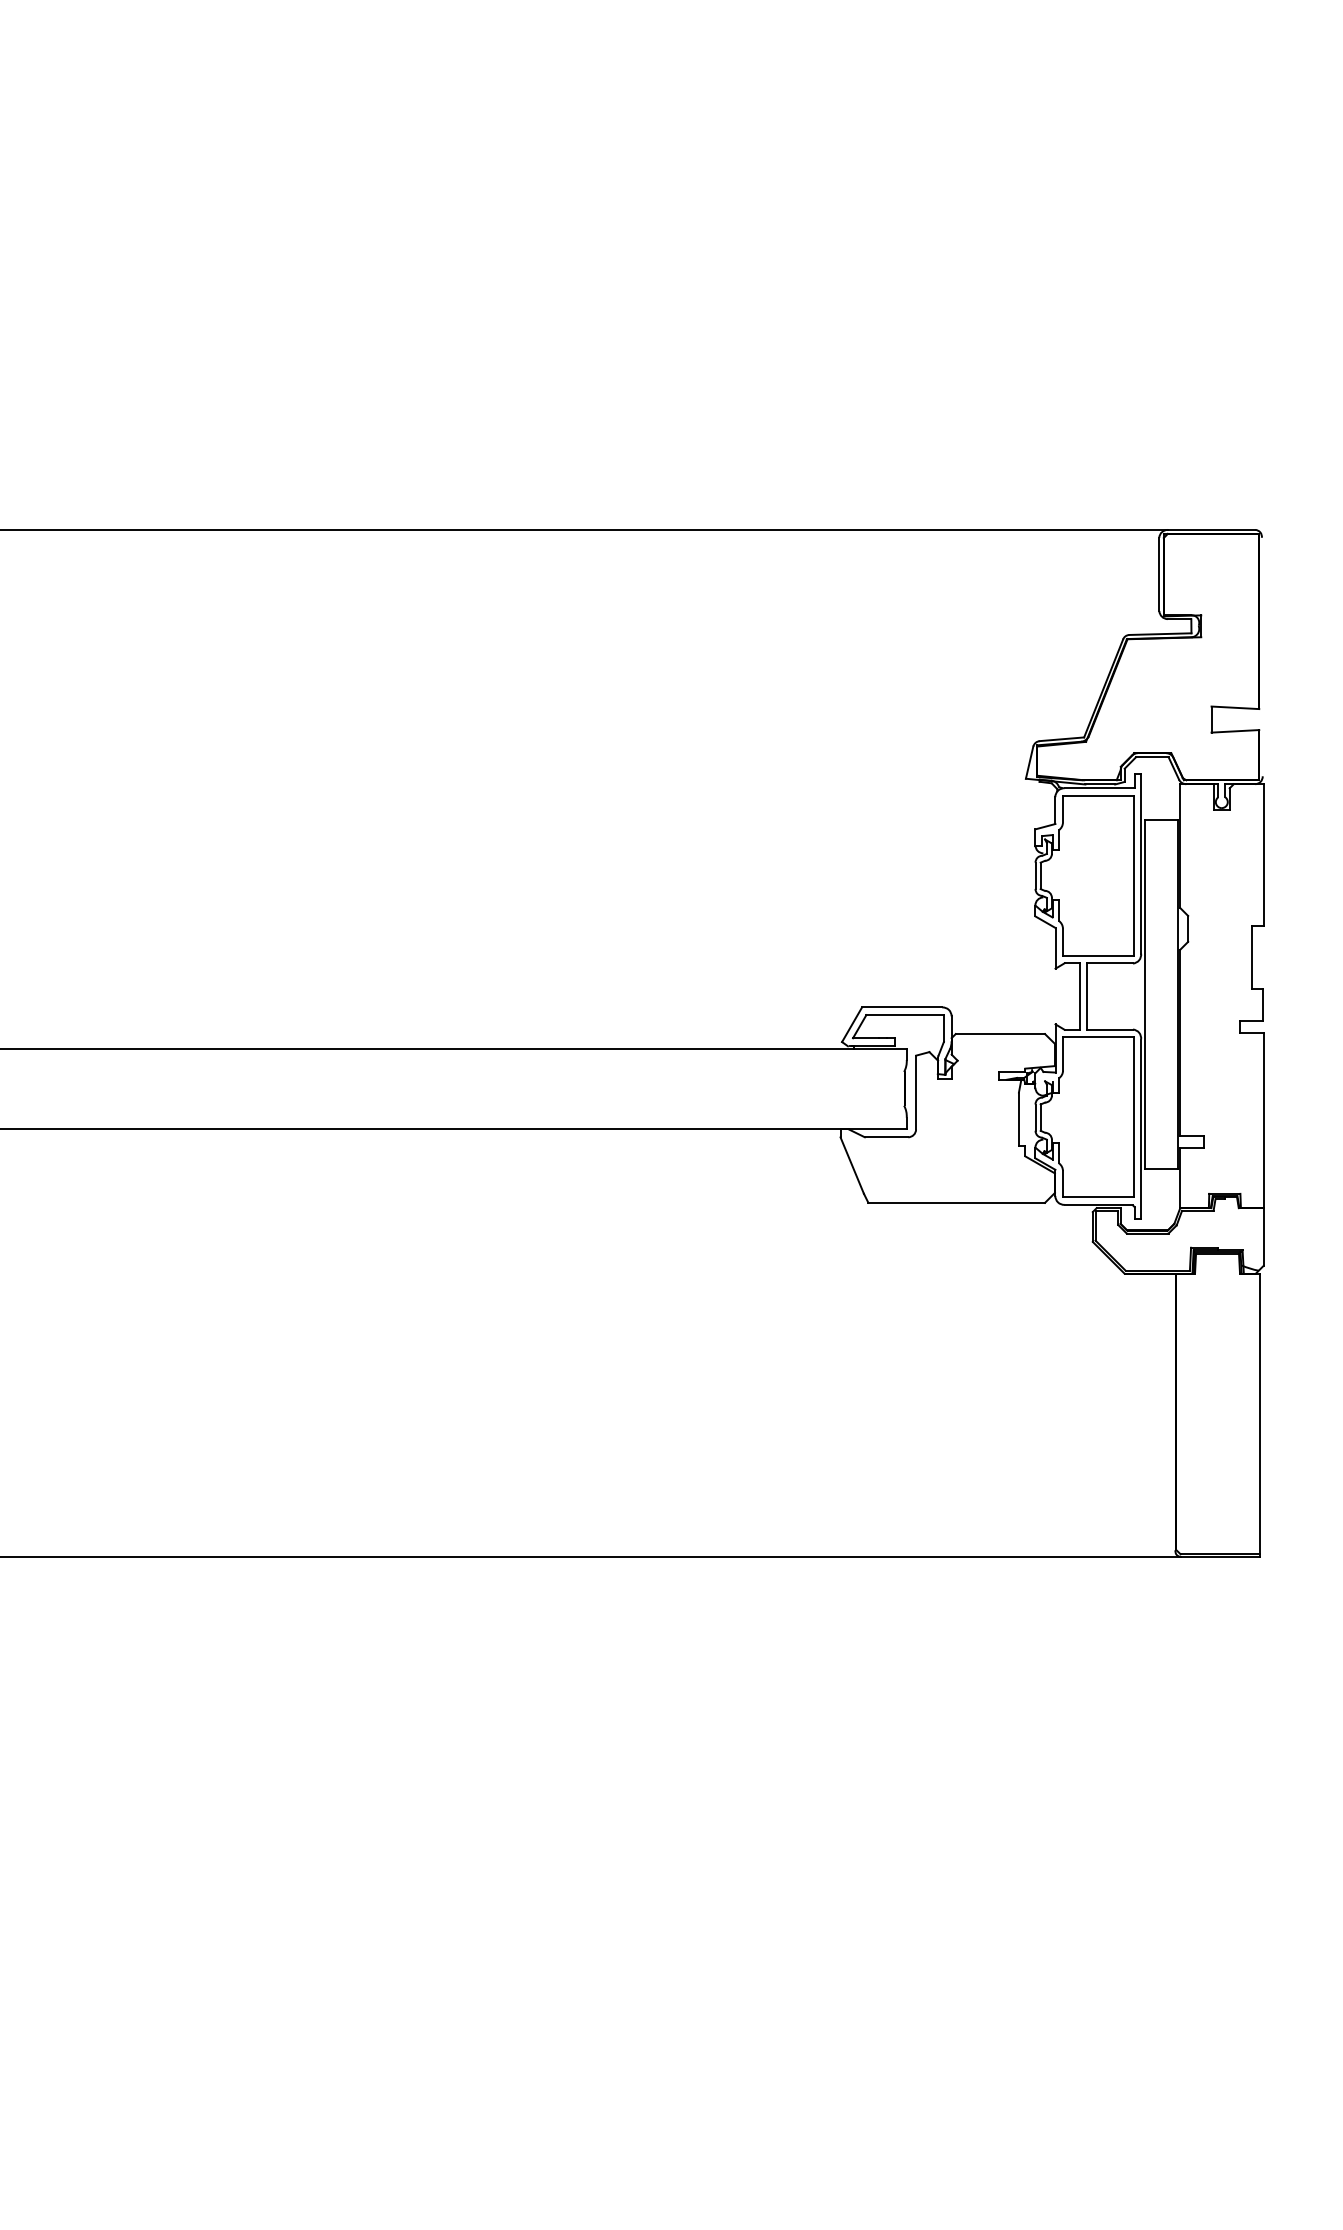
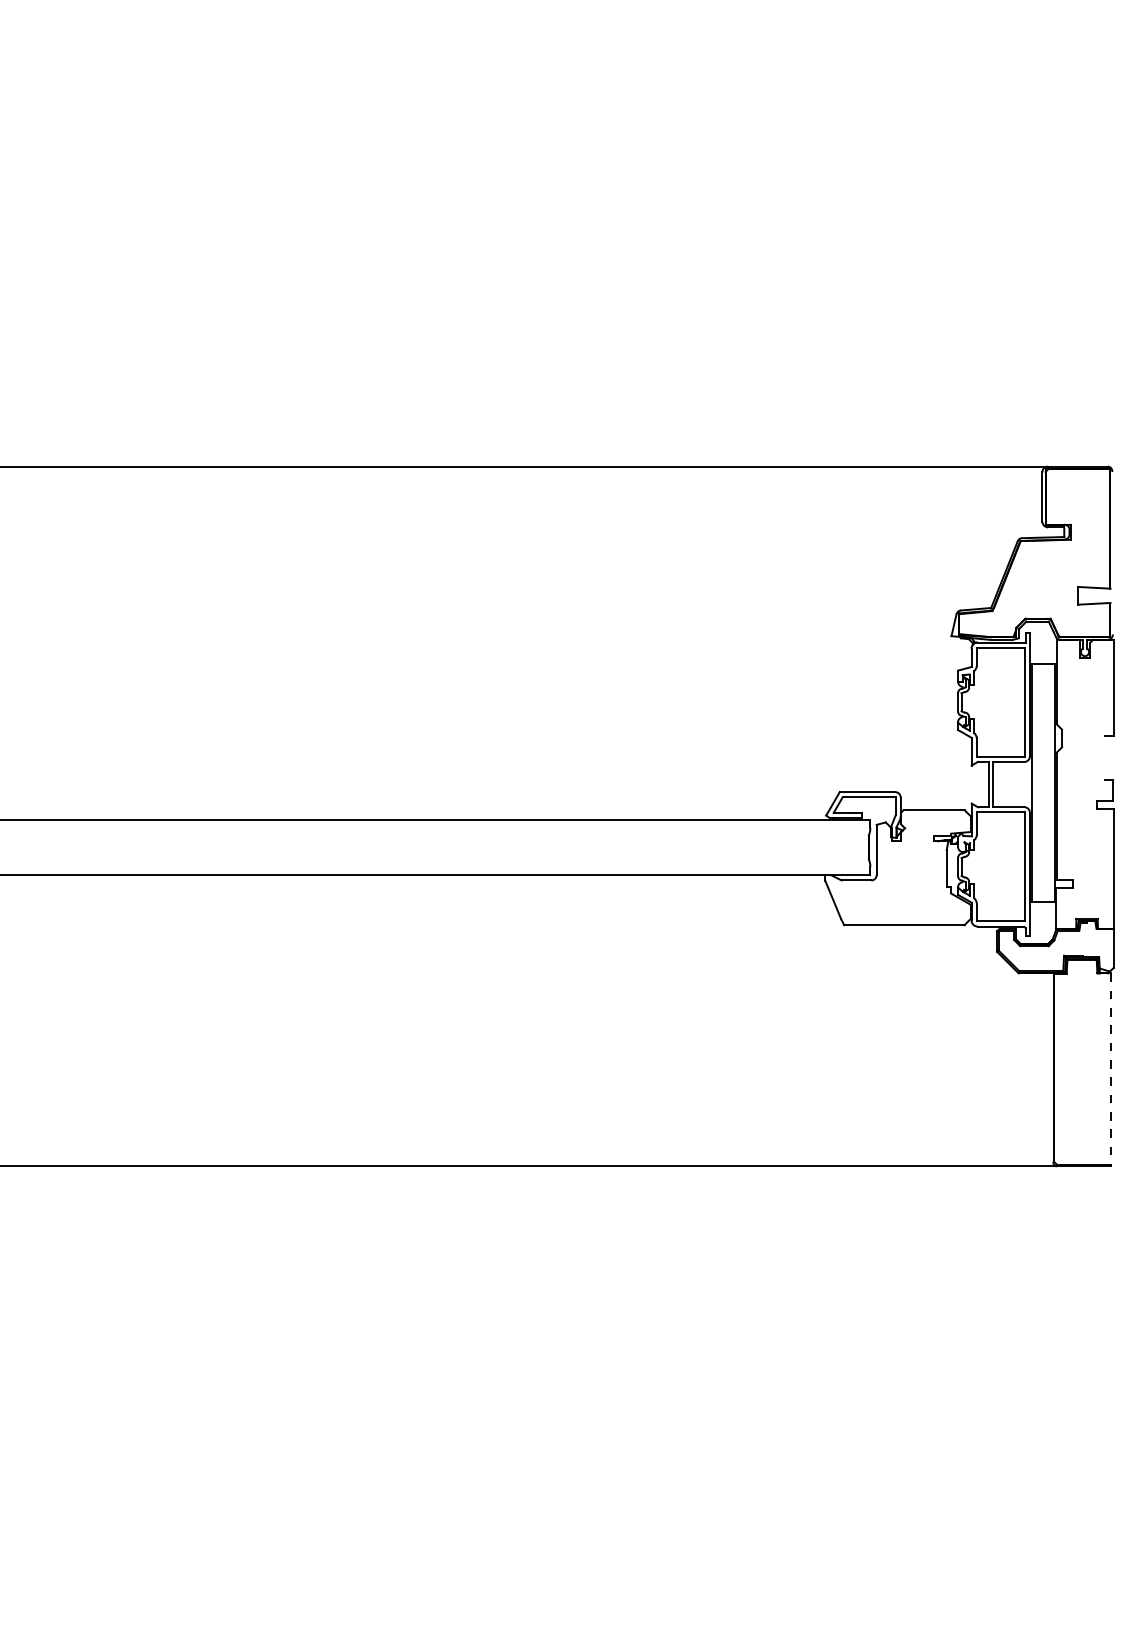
line: (1251, 956) -> (1105, 757), removed
line: (1260, 1416) -> (1111, 1070), solid -> dashed

